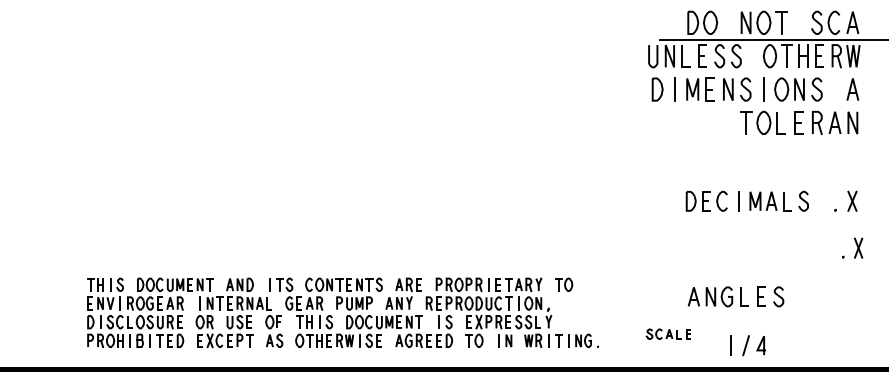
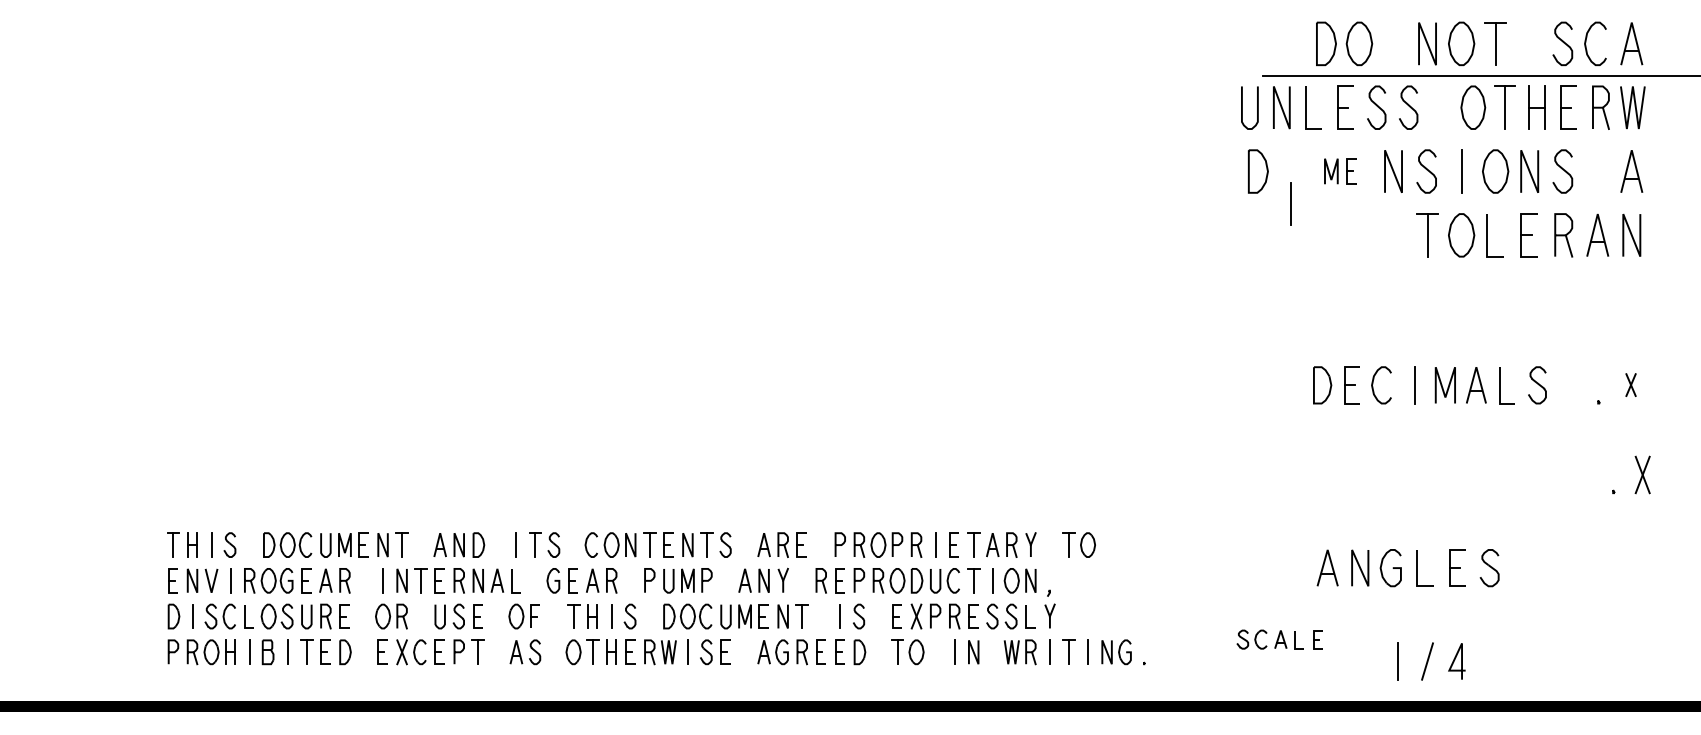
line: (674, 89) -> (1290, 203), moved
part: (700, 89) -> (1340, 171), size x0.6
part: (852, 200) -> (1631, 383), size x0.6

